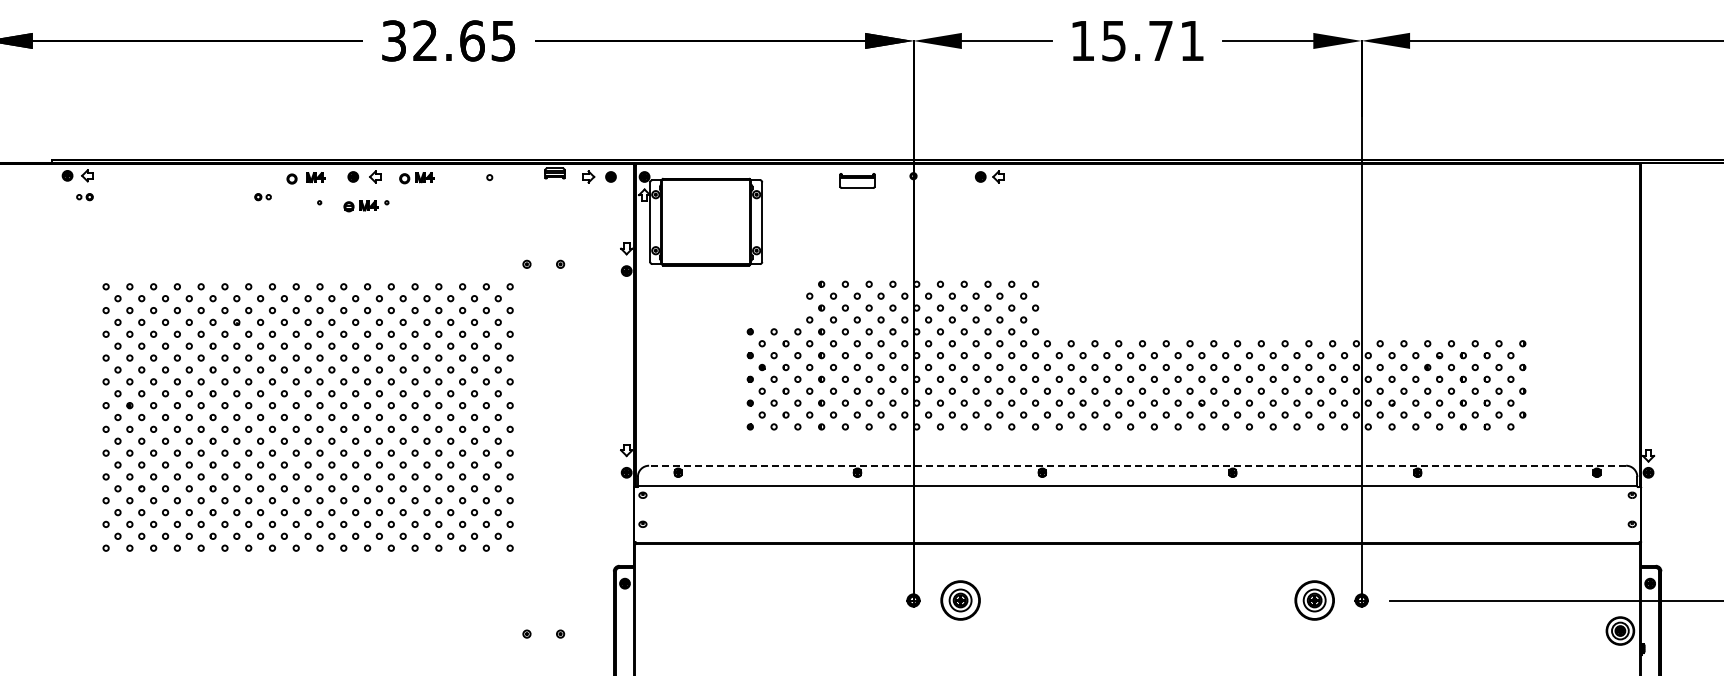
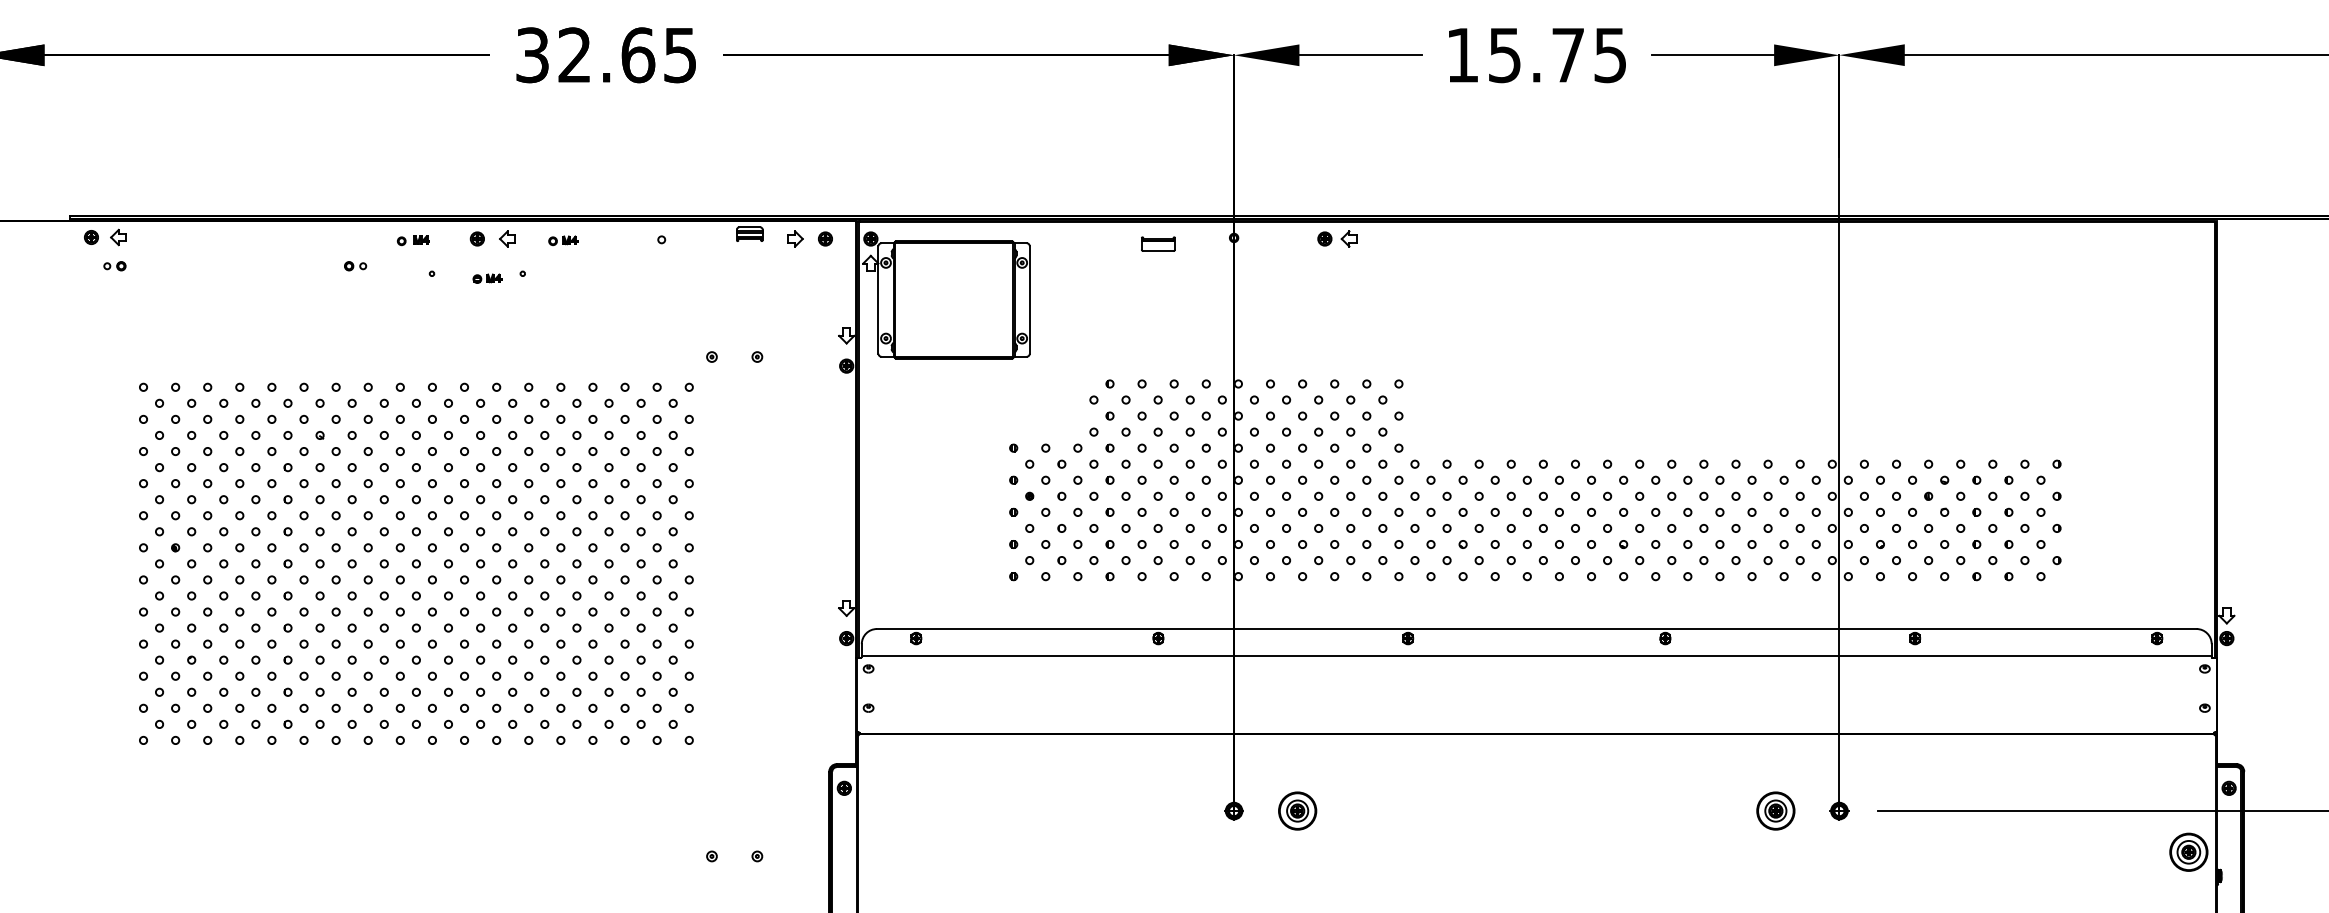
text: (1191, 41) -> (1609, 56), 15.71 -> 15.75
part: (305, 177) -> (412, 239), size x0.62
part: (416, 178) -> (562, 241), size x0.62
part: (857, 180) -> (1158, 243), size x0.71
part: (360, 206) -> (487, 278), size x0.62
line: (1137, 465) -> (1536, 628), dashed -> solid
part: (960, 600) -> (1297, 811), size x0.71
part: (1314, 600) -> (1775, 811), size x0.71

